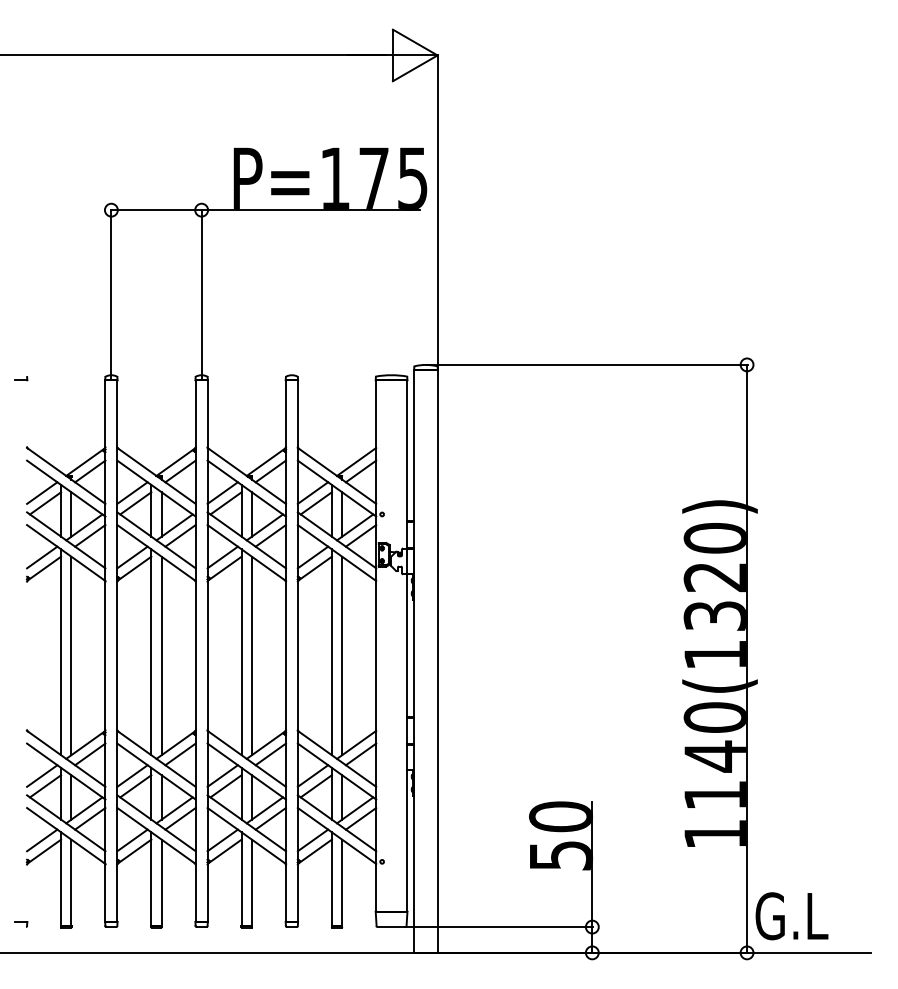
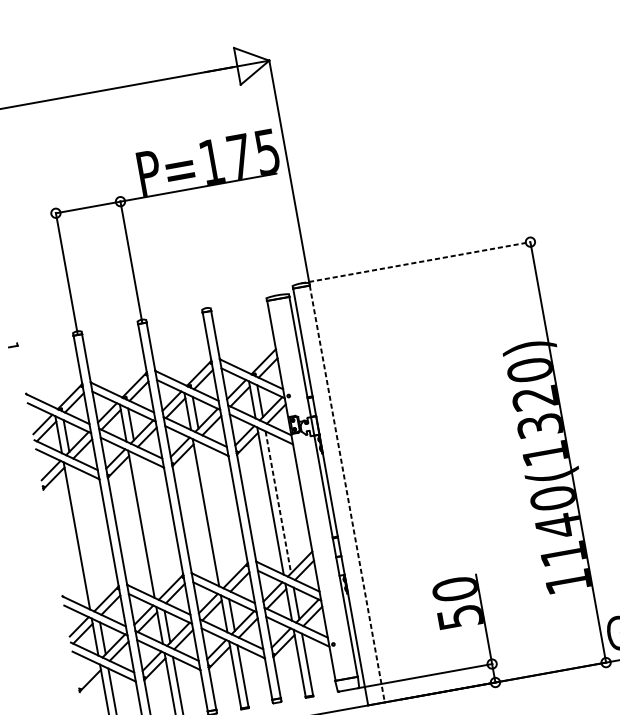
line: (587, 364) -> (416, 262), solid -> dashed
line: (71, 655) -> (84, 536), removed
line: (161, 655) -> (149, 525), removed
line: (251, 655) -> (213, 513), removed
line: (342, 656) -> (278, 502), solid -> dashed
line: (437, 661) -> (347, 494), solid -> dashed
line: (42, 840) -> (87, 672), removed

